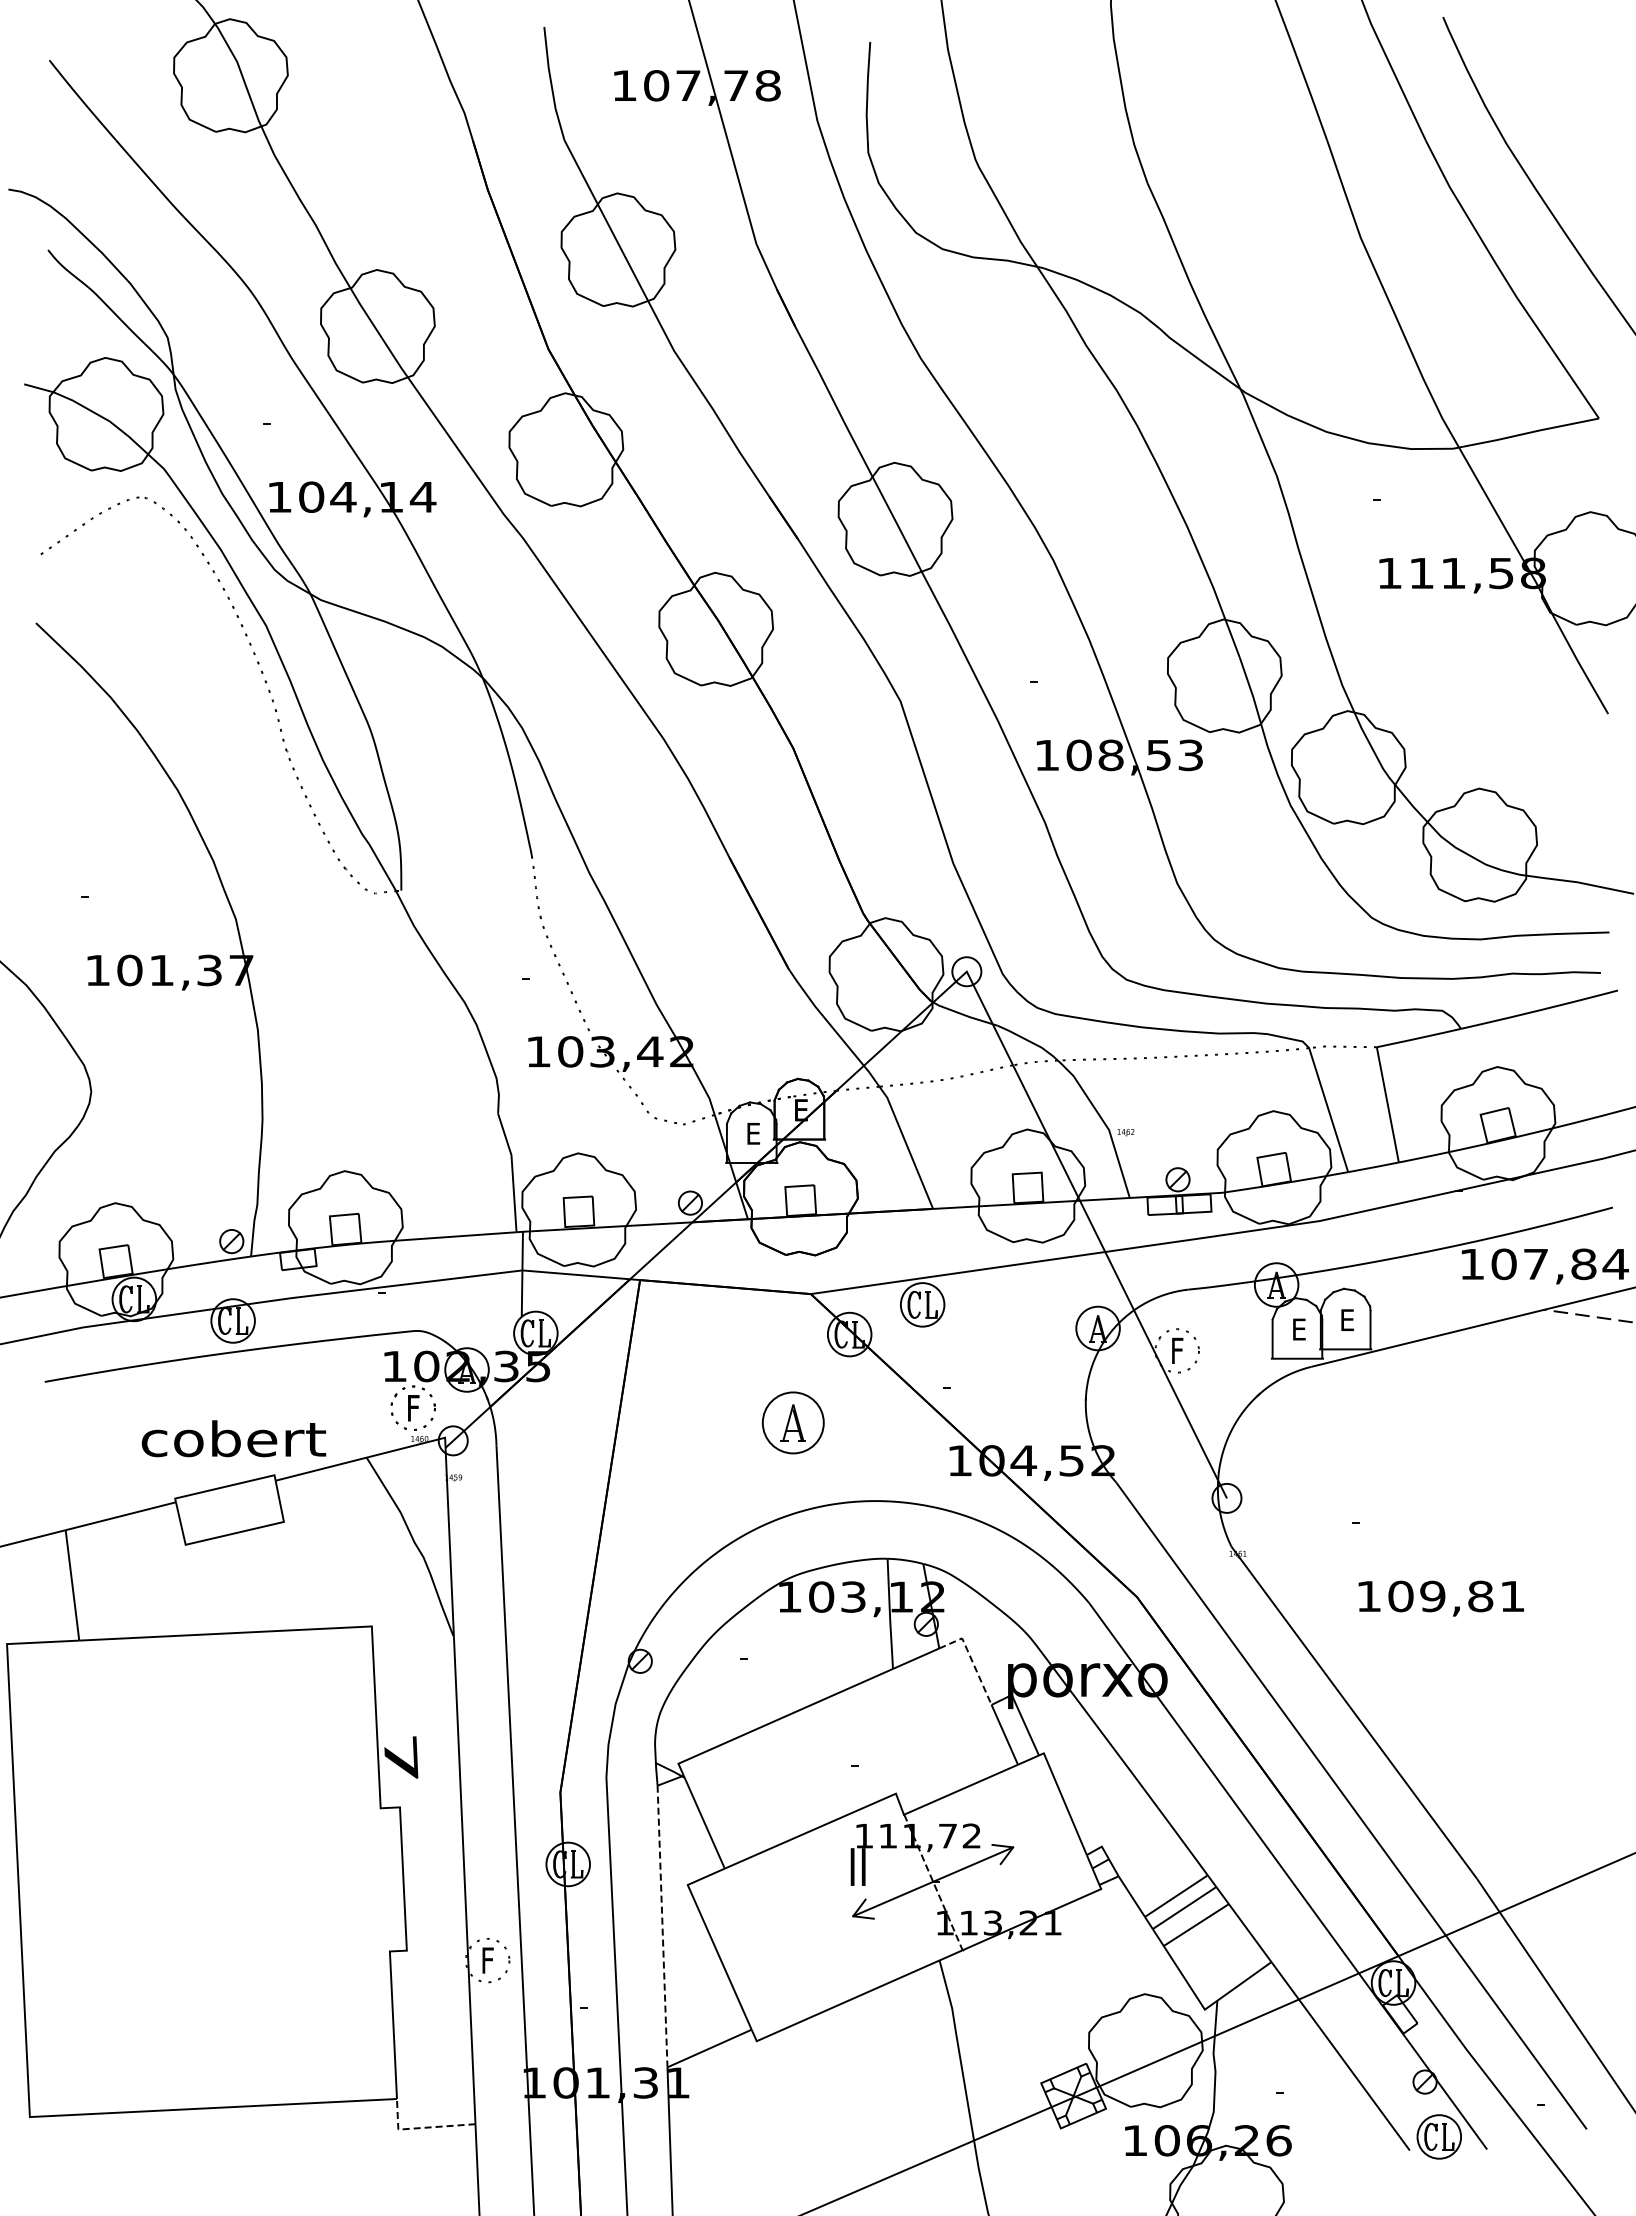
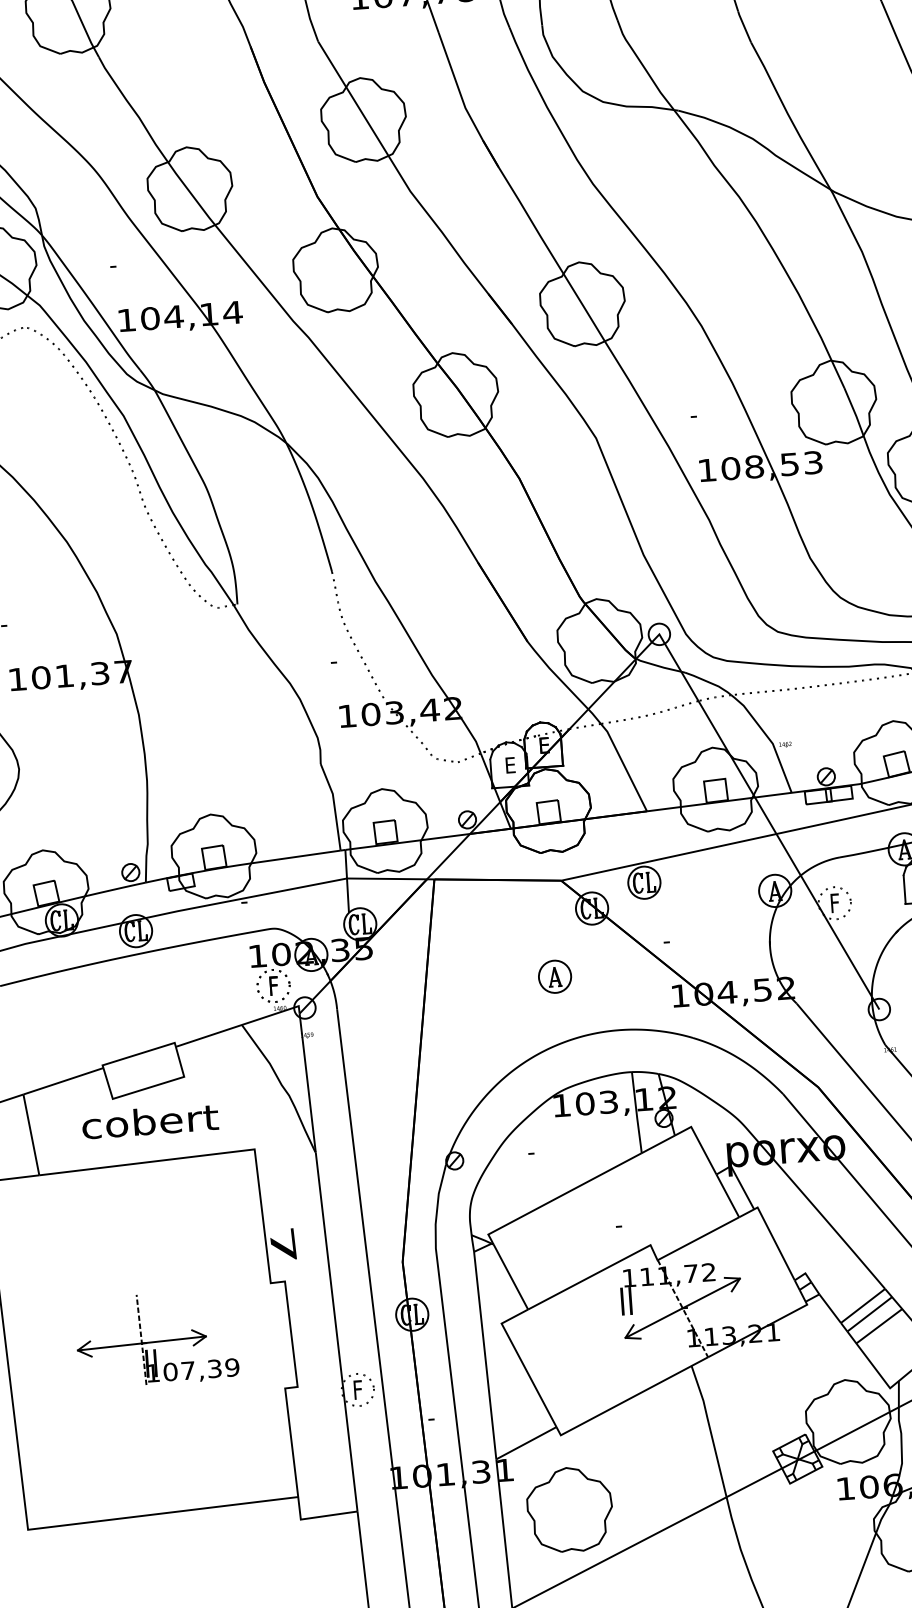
part: (792, 1422) -> (554, 976), size x0.71
text: (233, 1438) -> (149, 1121), moved
line: (971, 1660) -> (699, 1142), dashed -> solid
part: (221, 1872) -> (156, 1339), added
line: (662, 1926) -> (485, 1355), dashed -> solid
line: (421, 2128) -> (317, 1517), dashed -> solid
part: (761, 2141) -> (569, 1509), added

